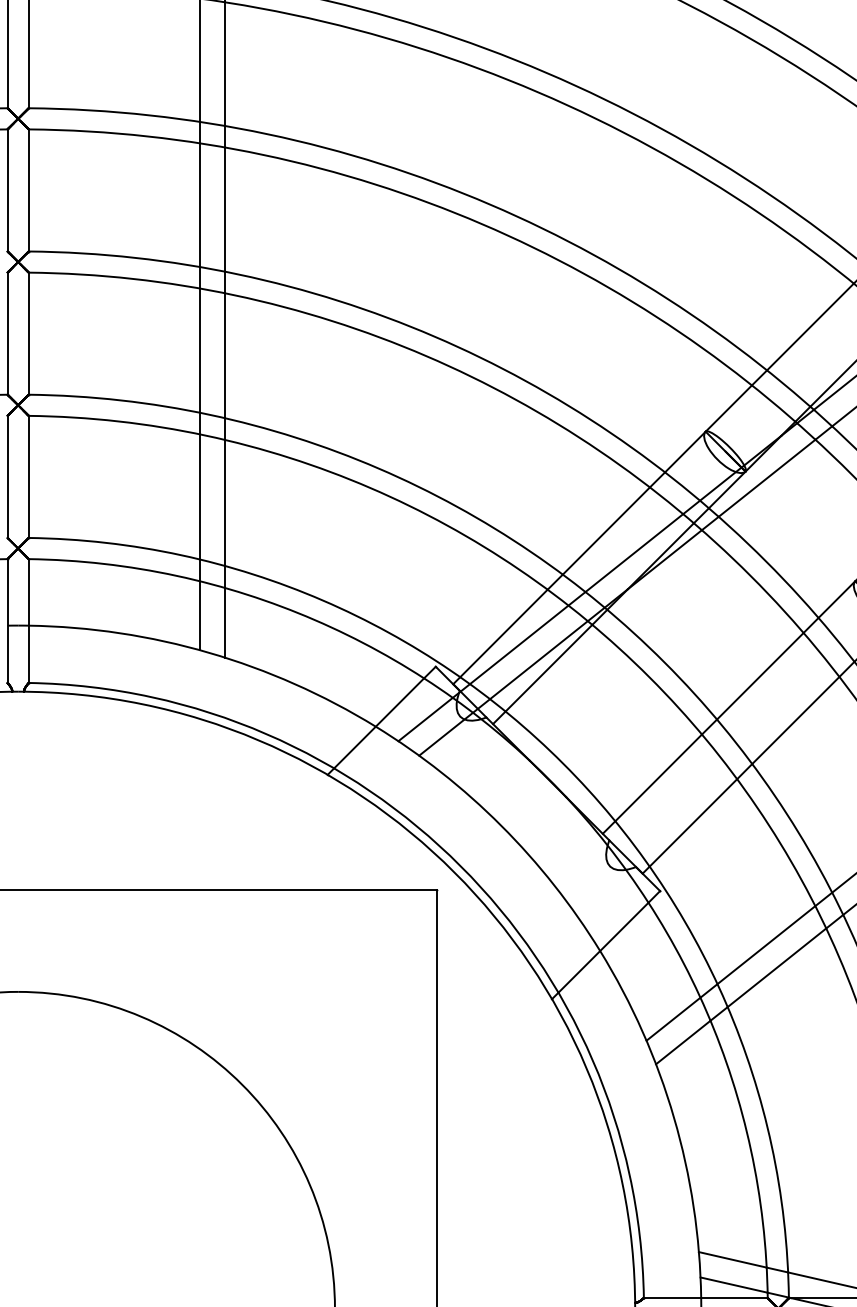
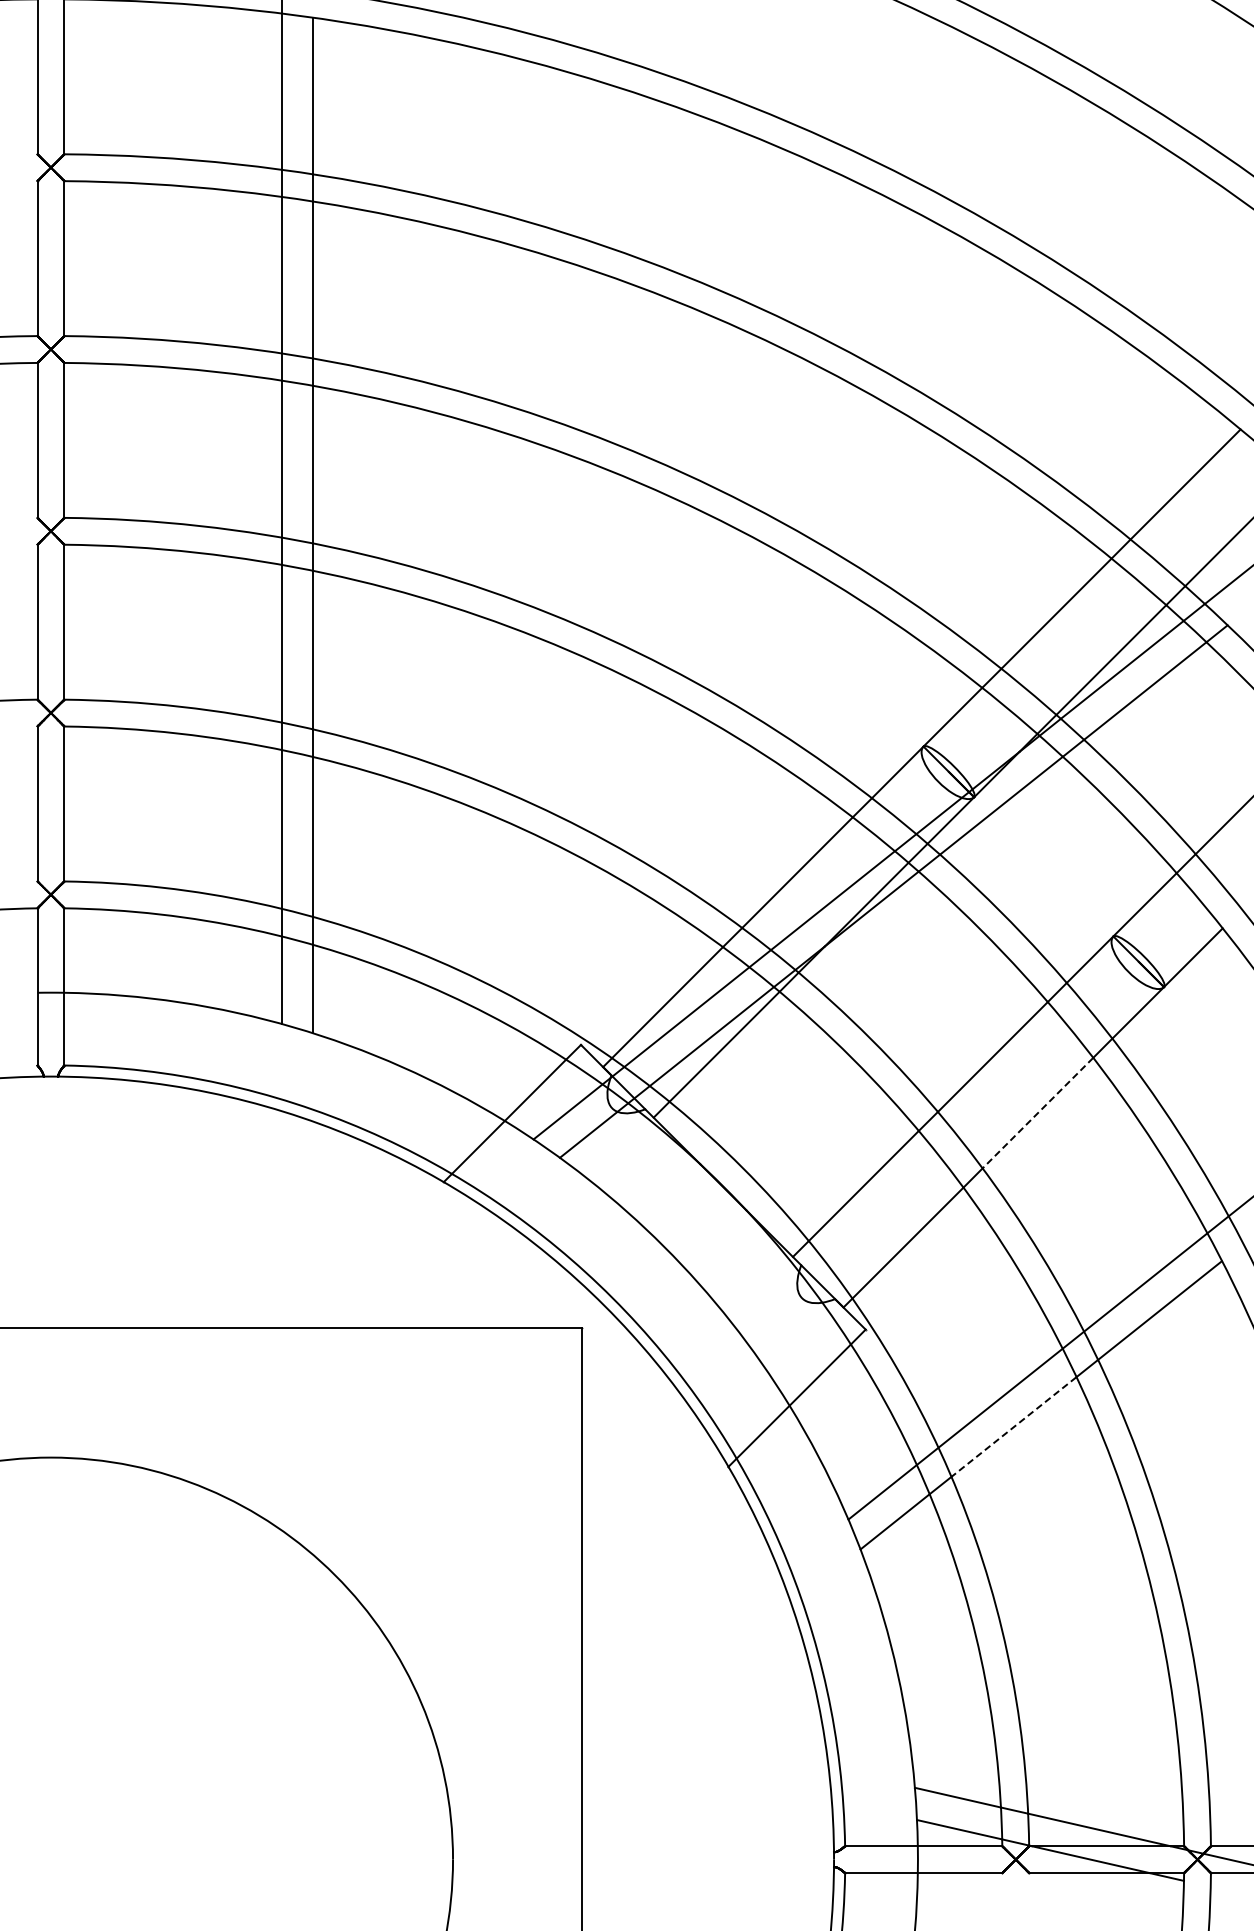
line: (795, 720) -> (1037, 1113), solid -> dashed
line: (776, 968) -> (1013, 1427), solid -> dashed

